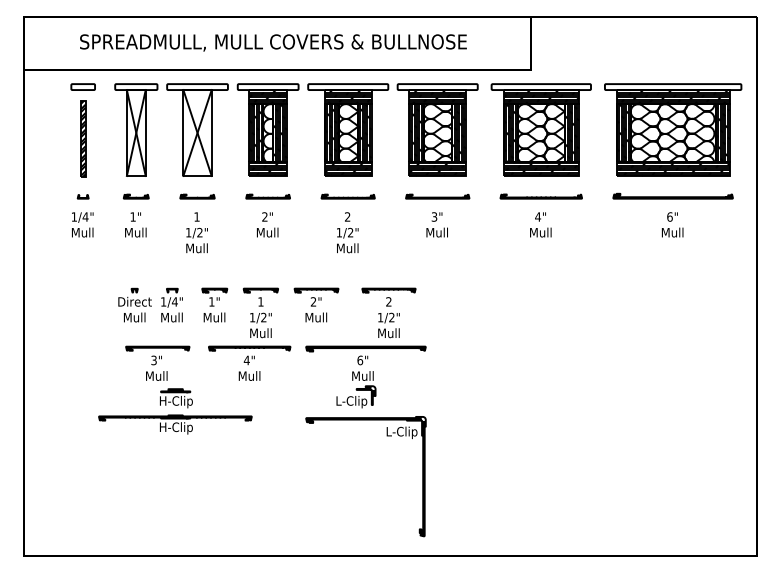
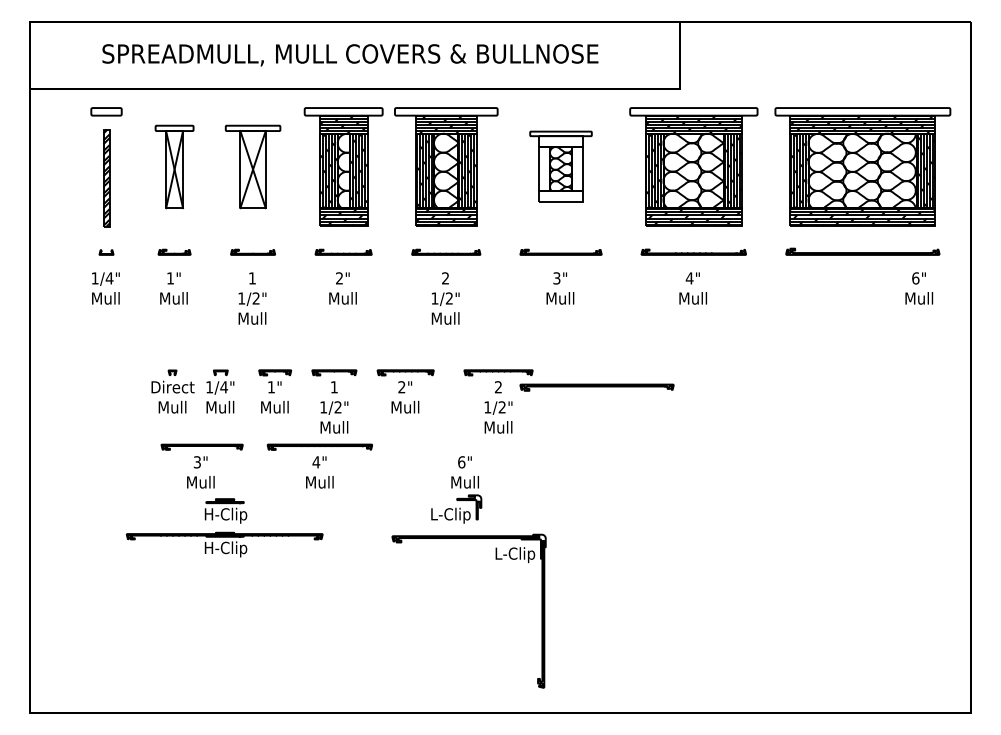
part: (136, 129) -> (174, 166), size x0.7
part: (197, 129) -> (252, 166), size x0.7
part: (437, 129) -> (560, 166), size x0.6
text: (672, 224) -> (919, 288), moved
part: (365, 348) -> (596, 387), moved

